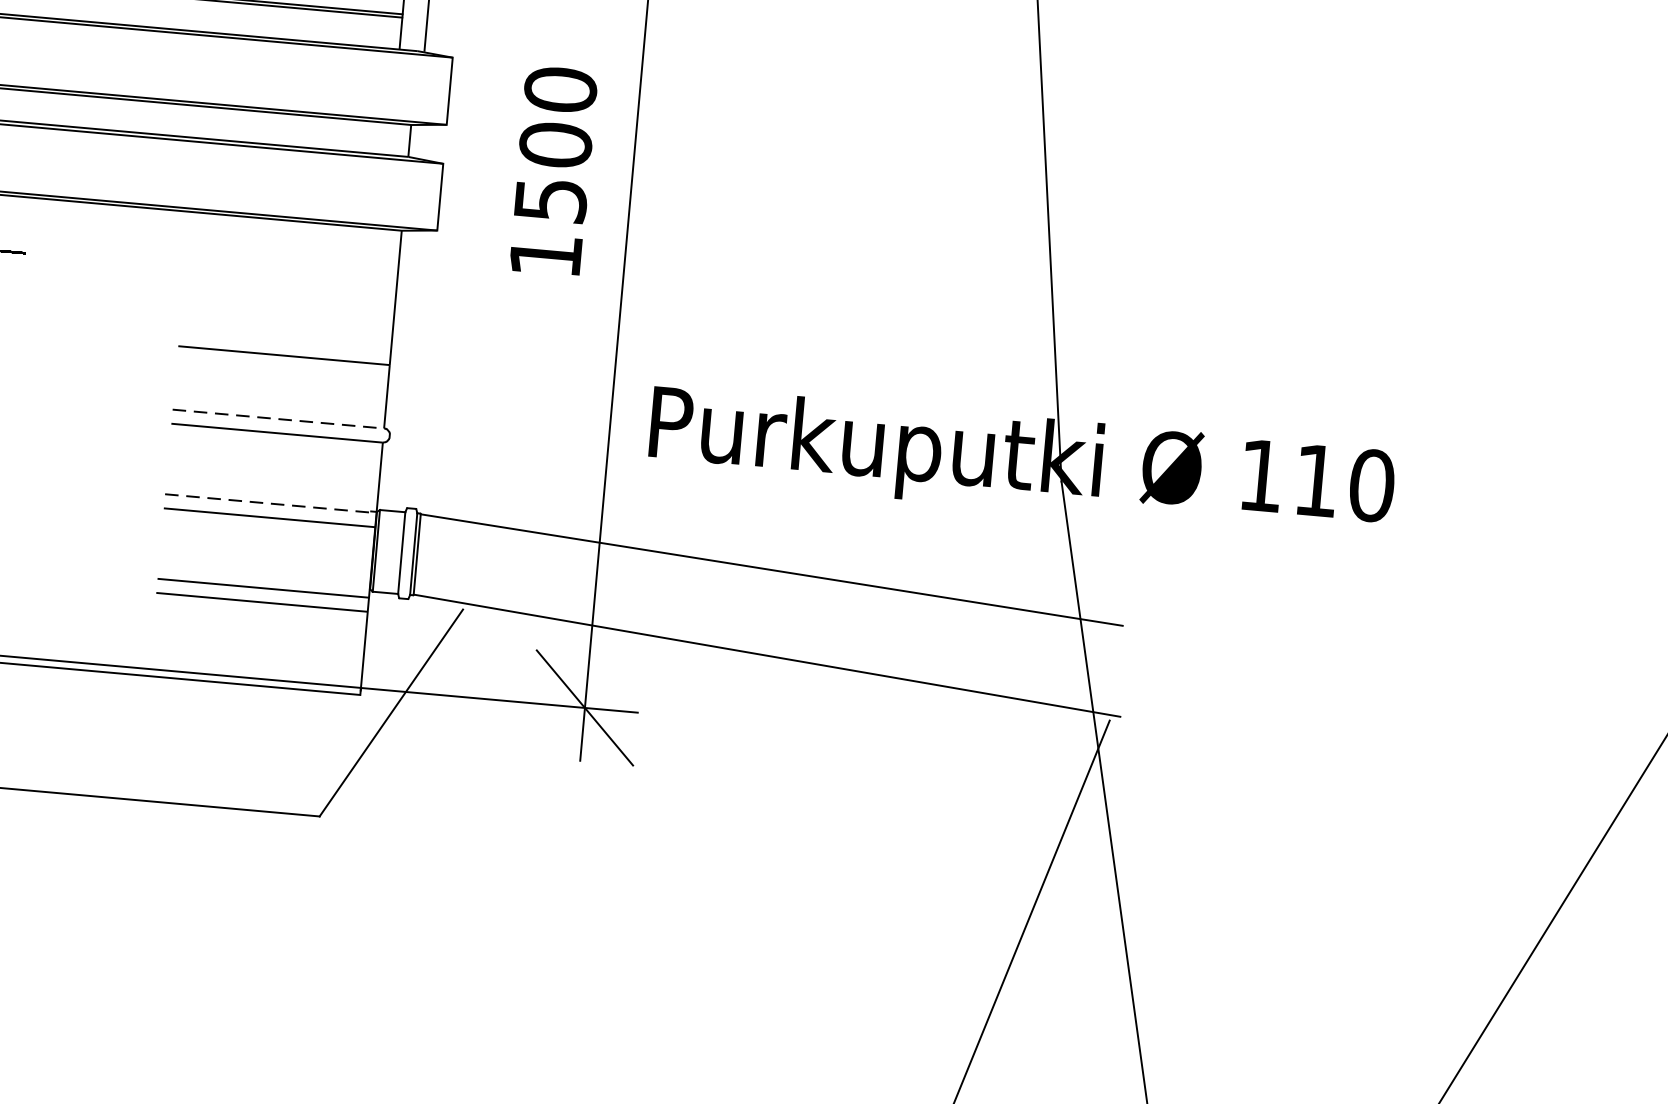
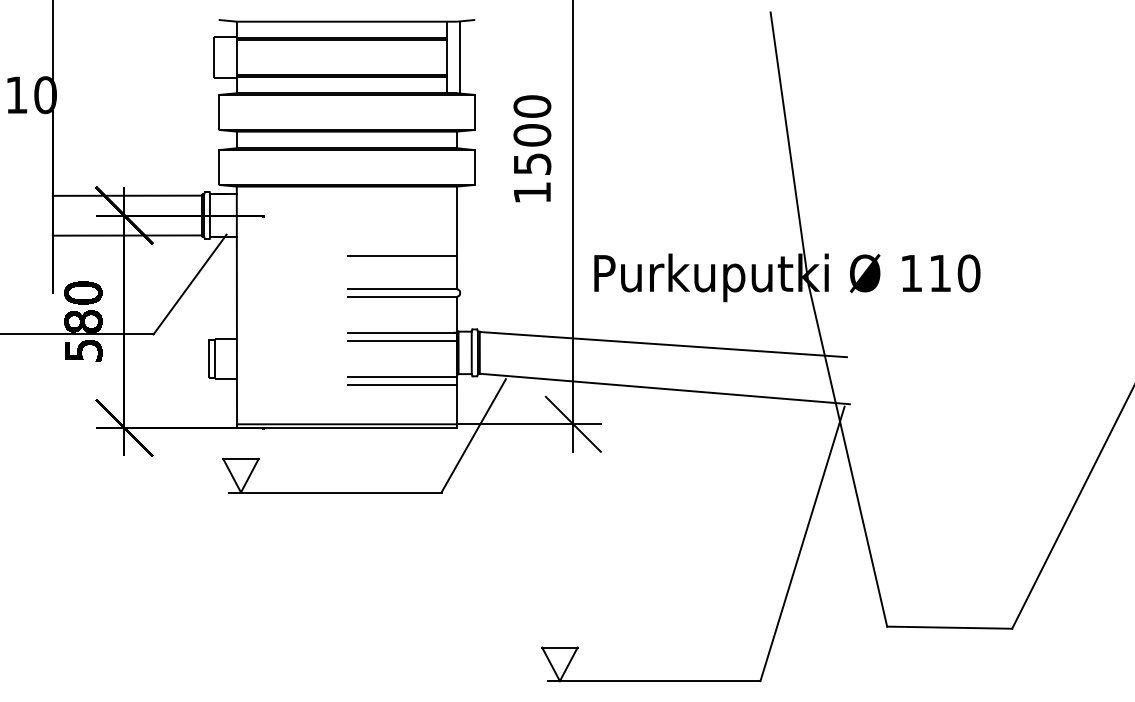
line: (277, 419) -> (401, 289), dashed -> solid
line: (269, 503) -> (401, 333), dashed -> solid

